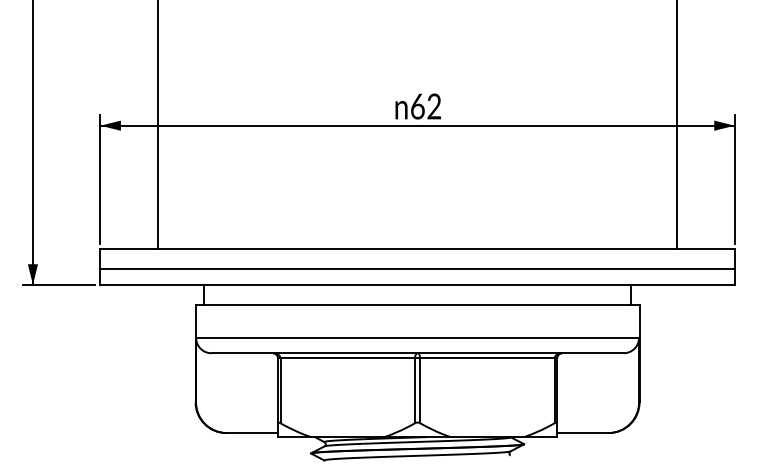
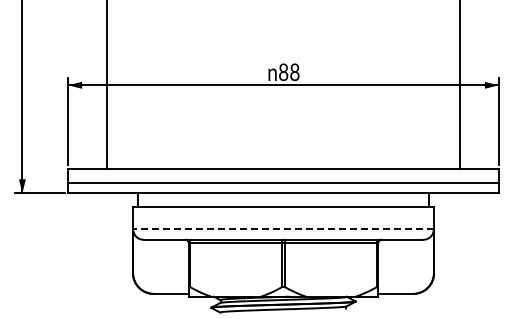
text: (426, 106) -> (289, 72), 62 -> 88
line: (417, 338) -> (283, 229), solid -> dashed

